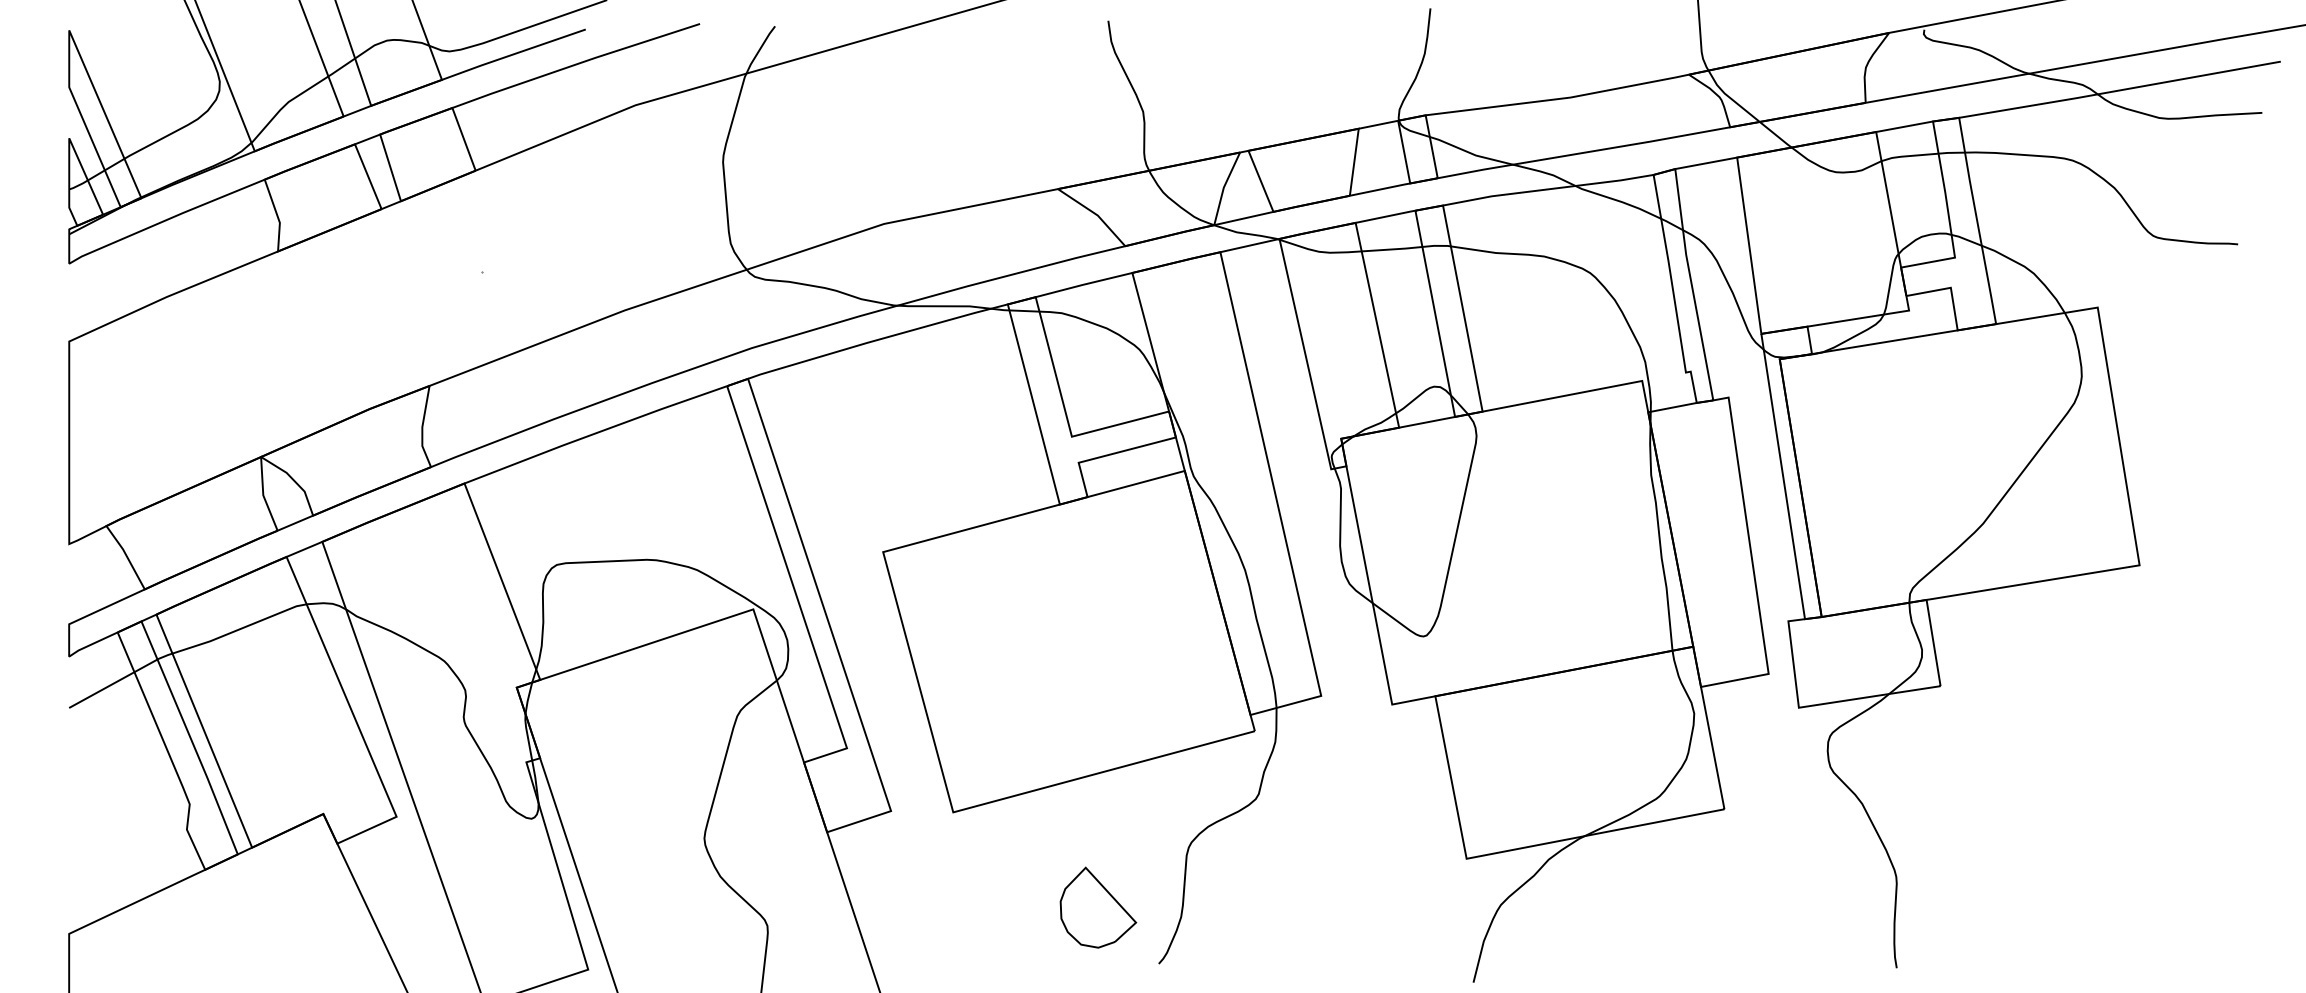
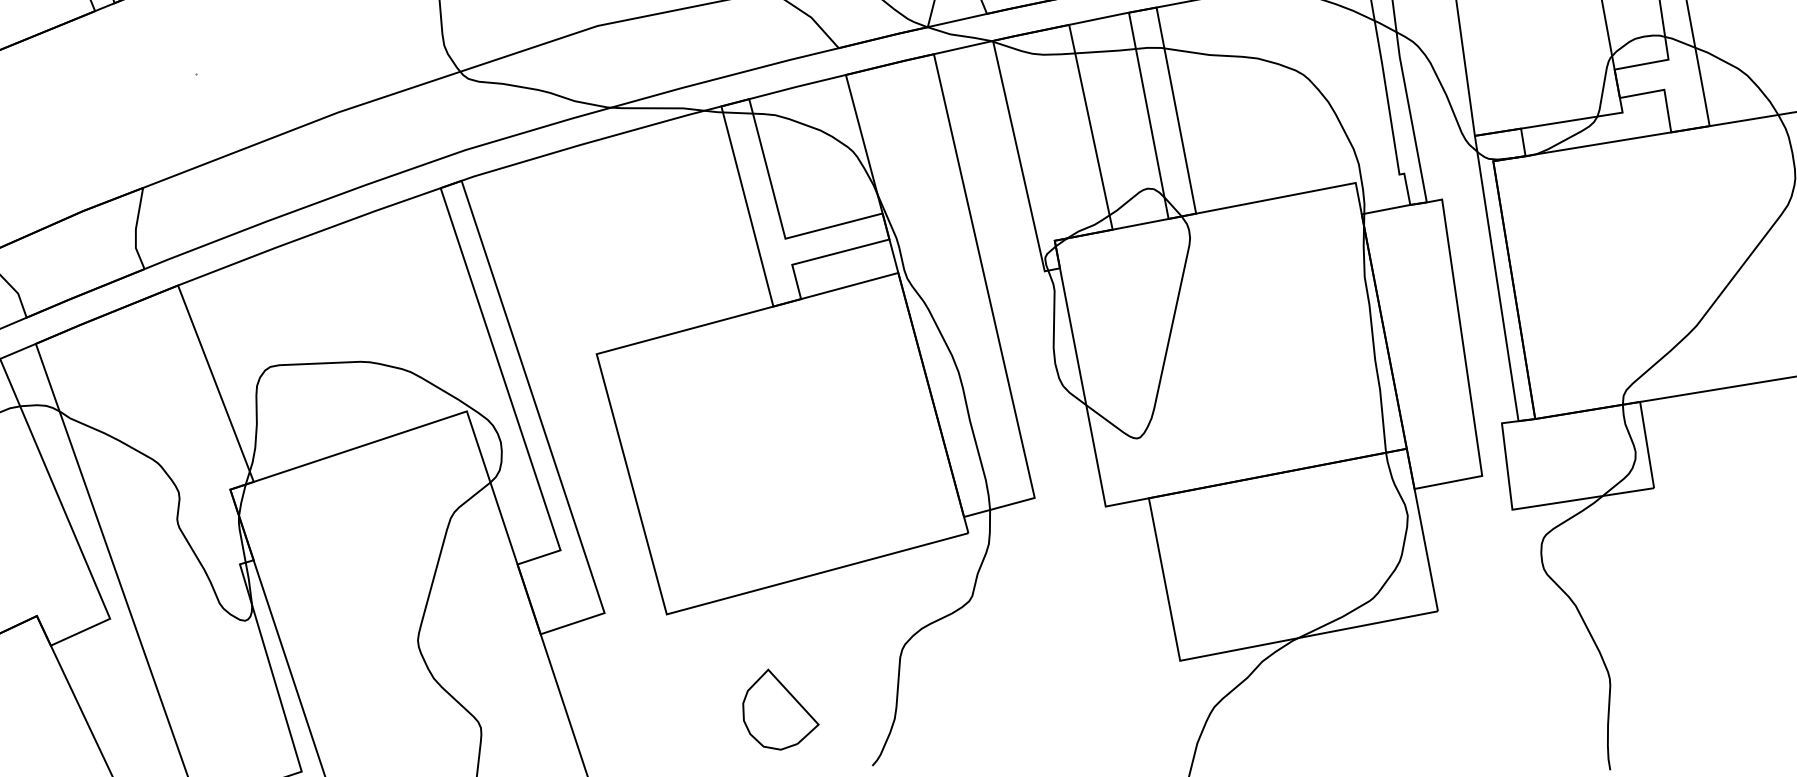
part: (1098, 907) -> (781, 709), moved

